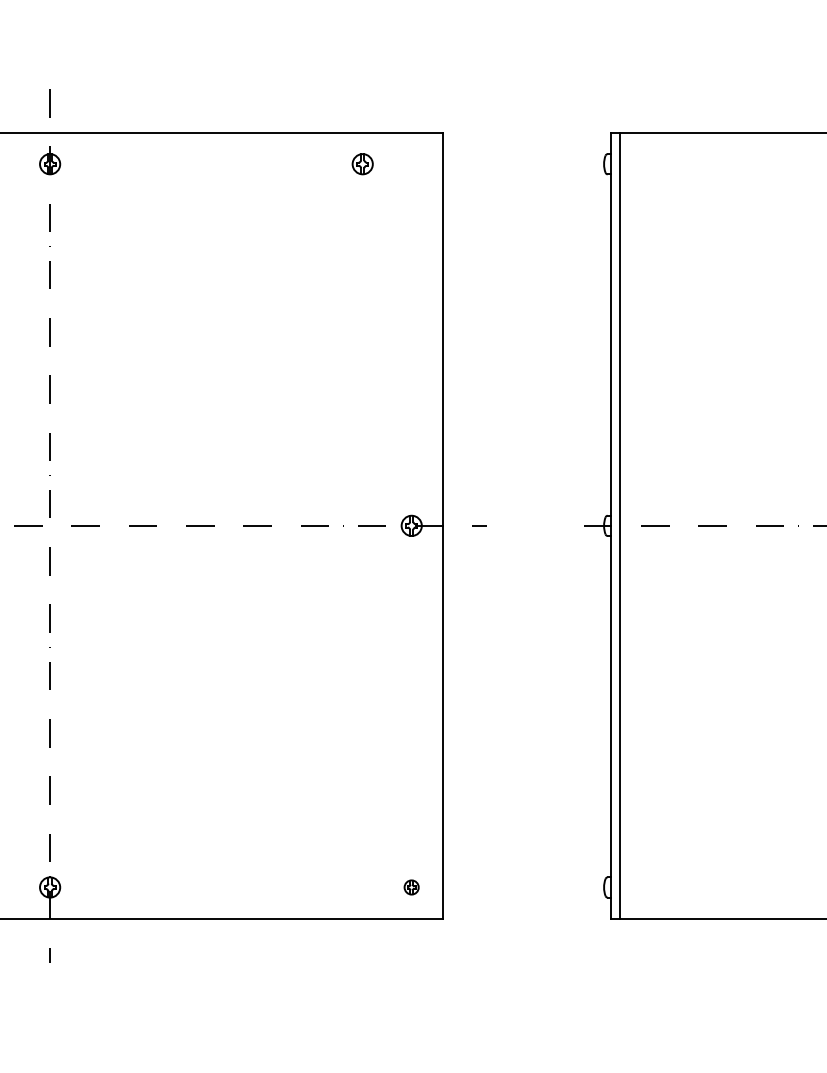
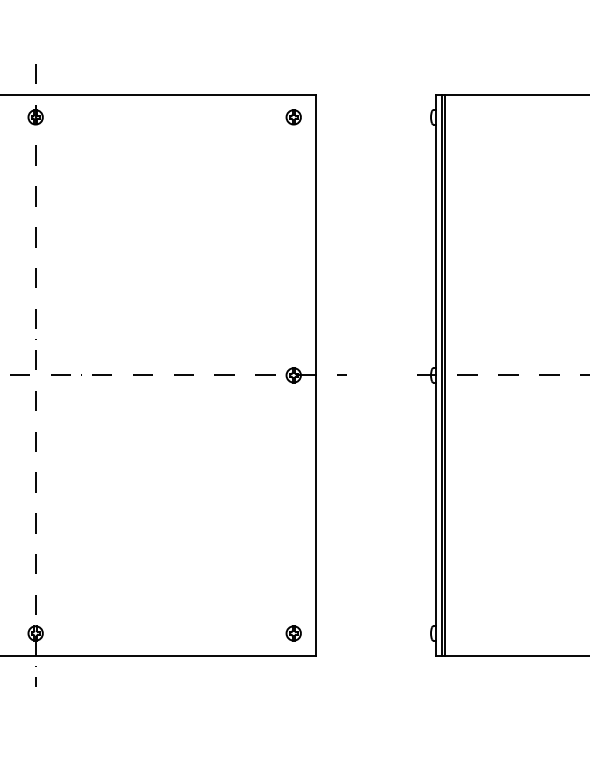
part: (362, 164) -> (293, 117), moved
line: (624, 525) -> (445, 375), added
part: (411, 887) -> (293, 633), size x1.43

